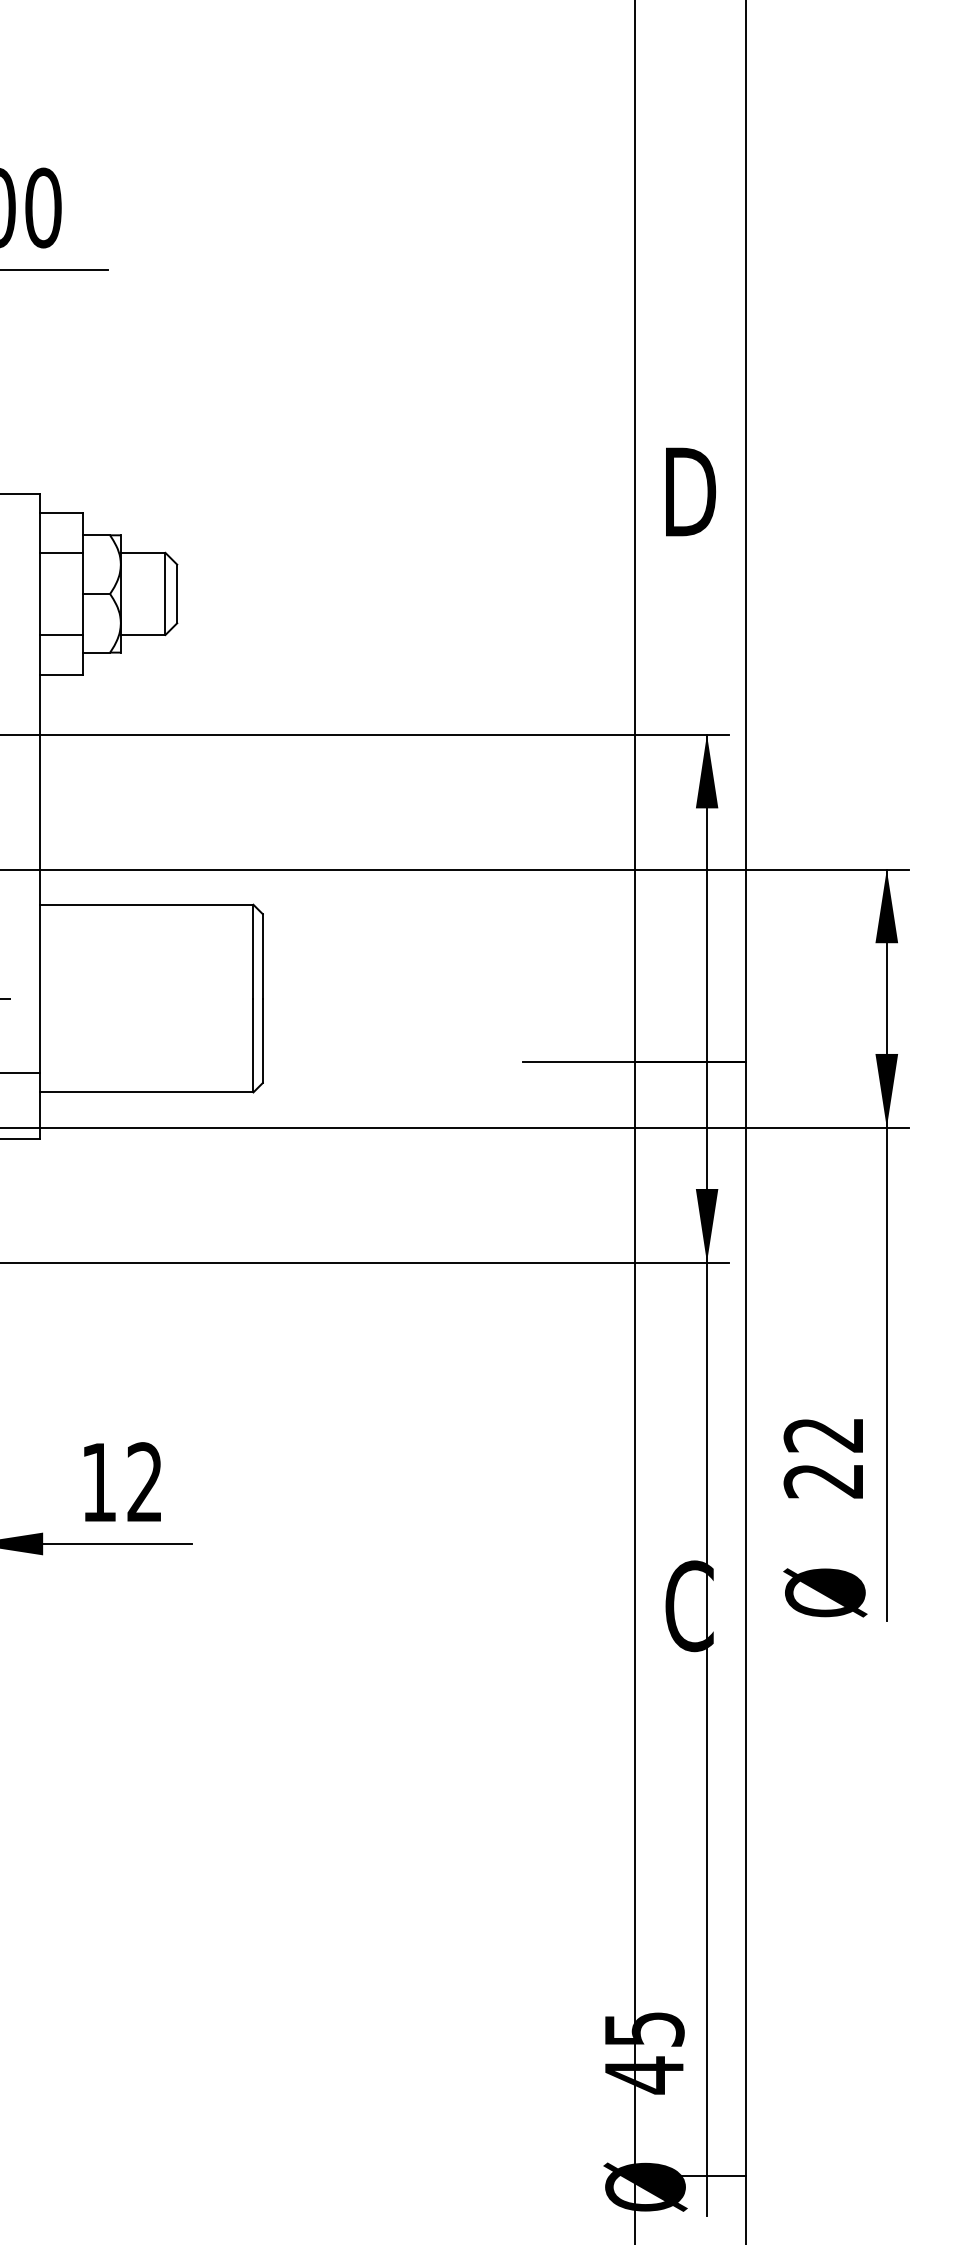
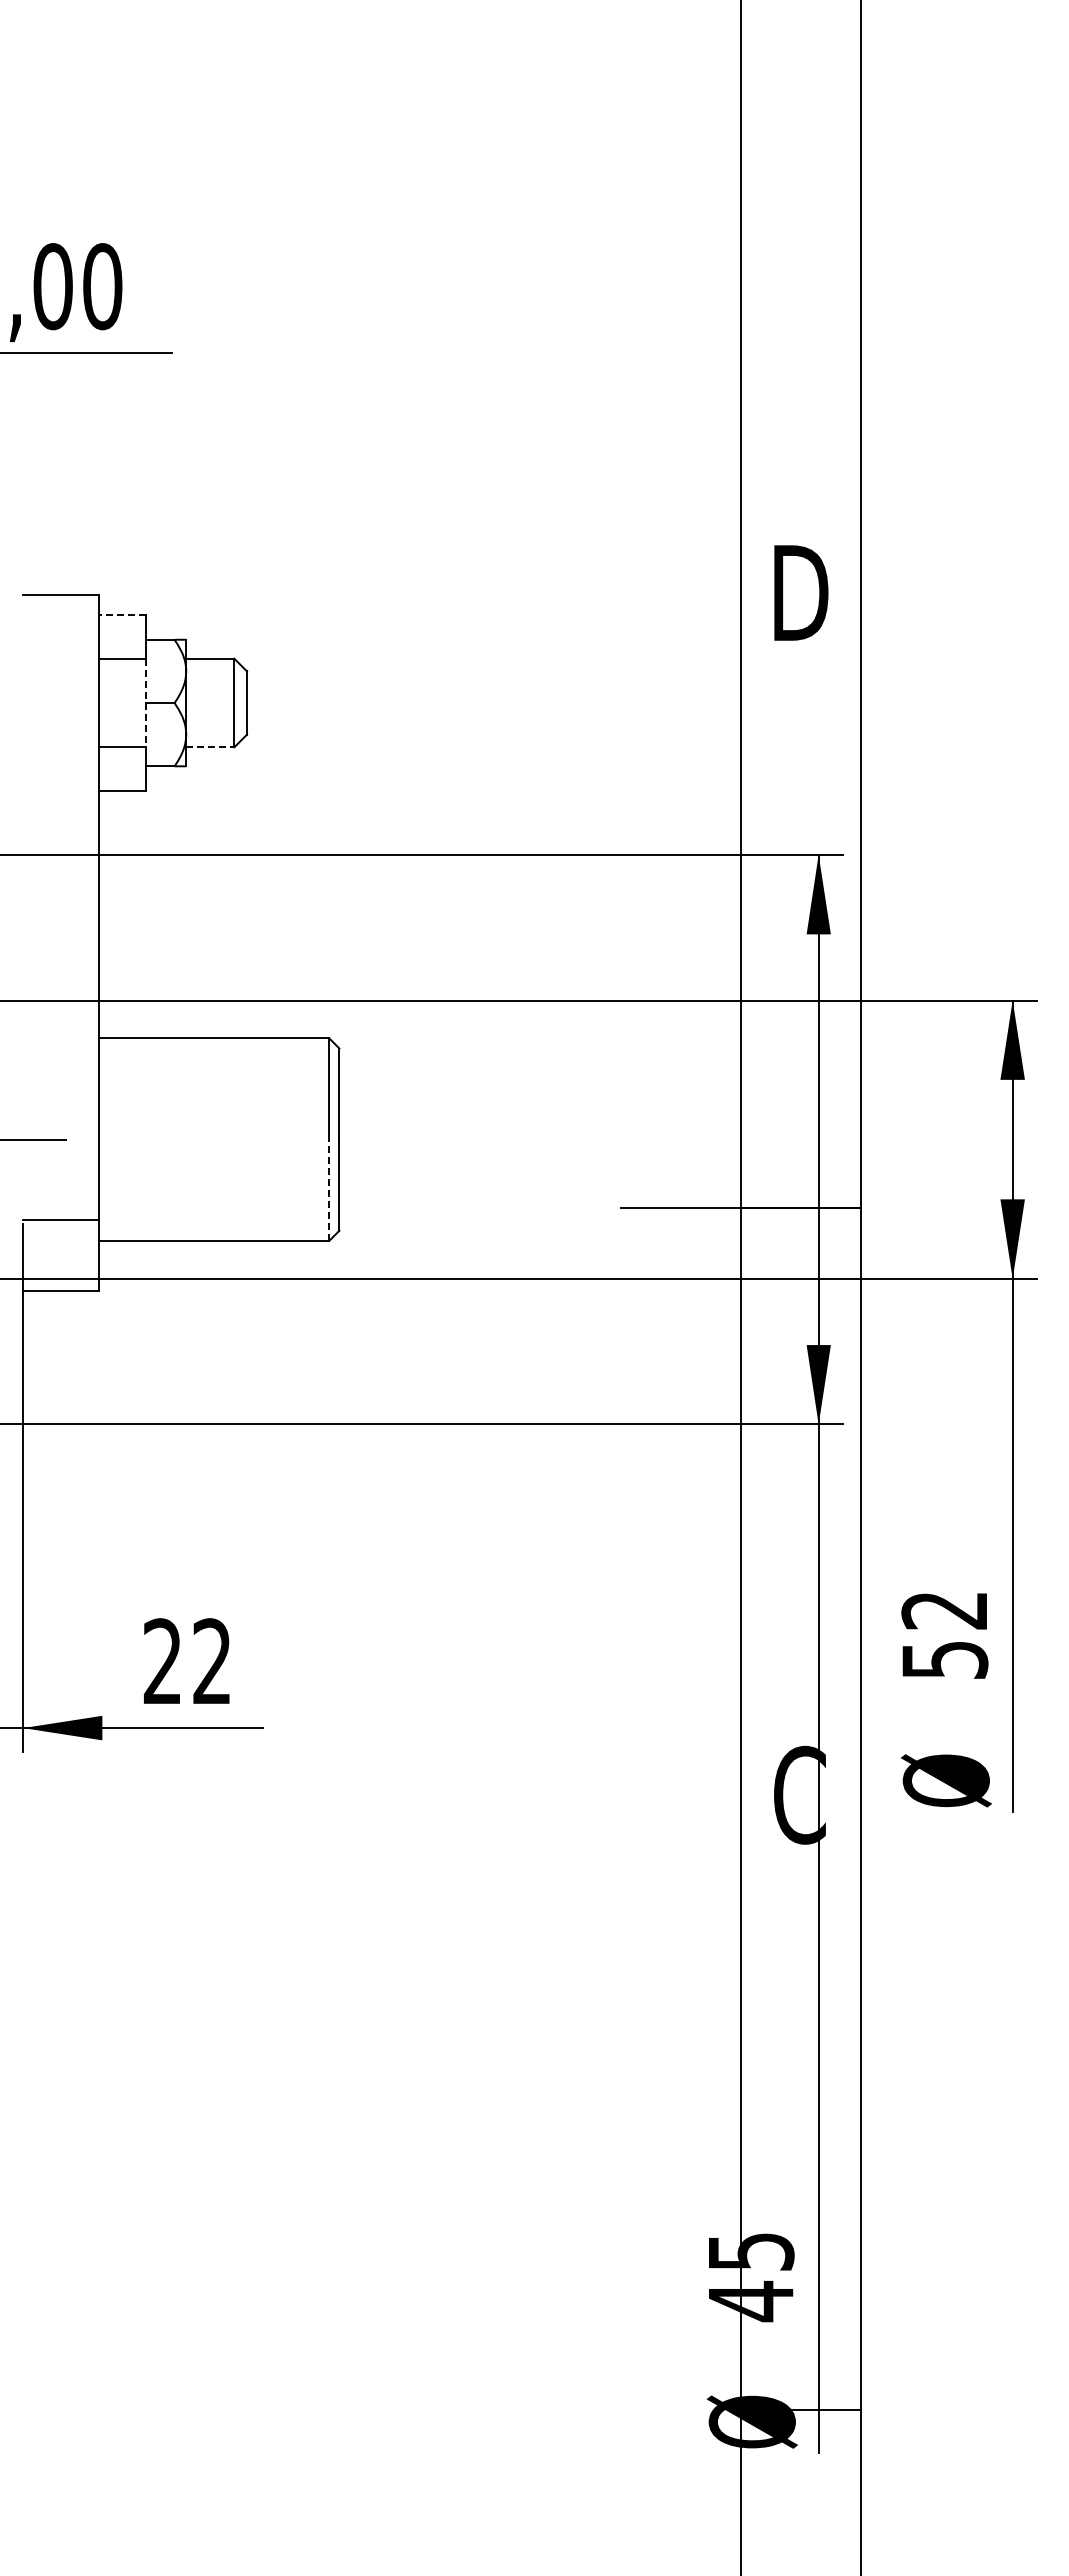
line: (60, 512) -> (121, 615), solid -> dashed
line: (83, 594) -> (145, 703), solid -> dashed
line: (143, 635) -> (210, 747), solid -> dashed
line: (253, 1045) -> (329, 1190), solid -> dashed
text: (97, 1481) -> (161, 1660), 12 -> 22
text: (823, 1481) -> (944, 1660), 22 -> 52

